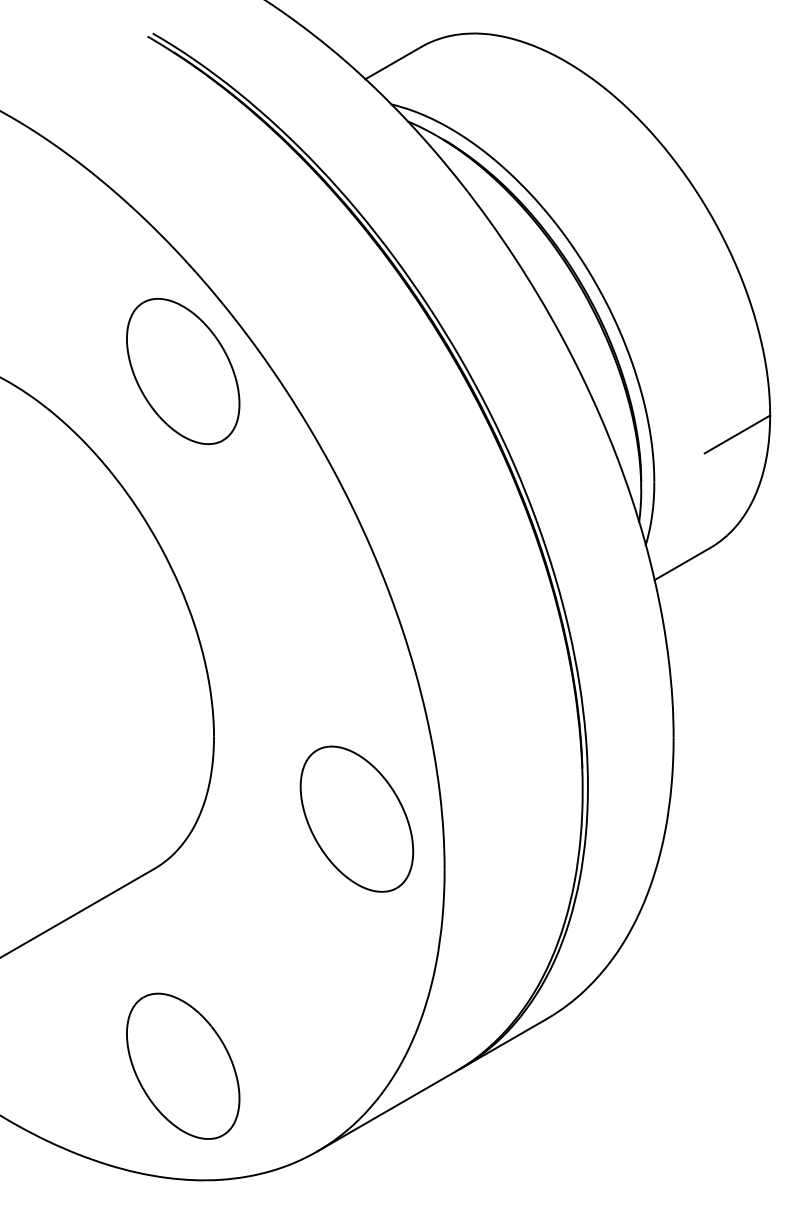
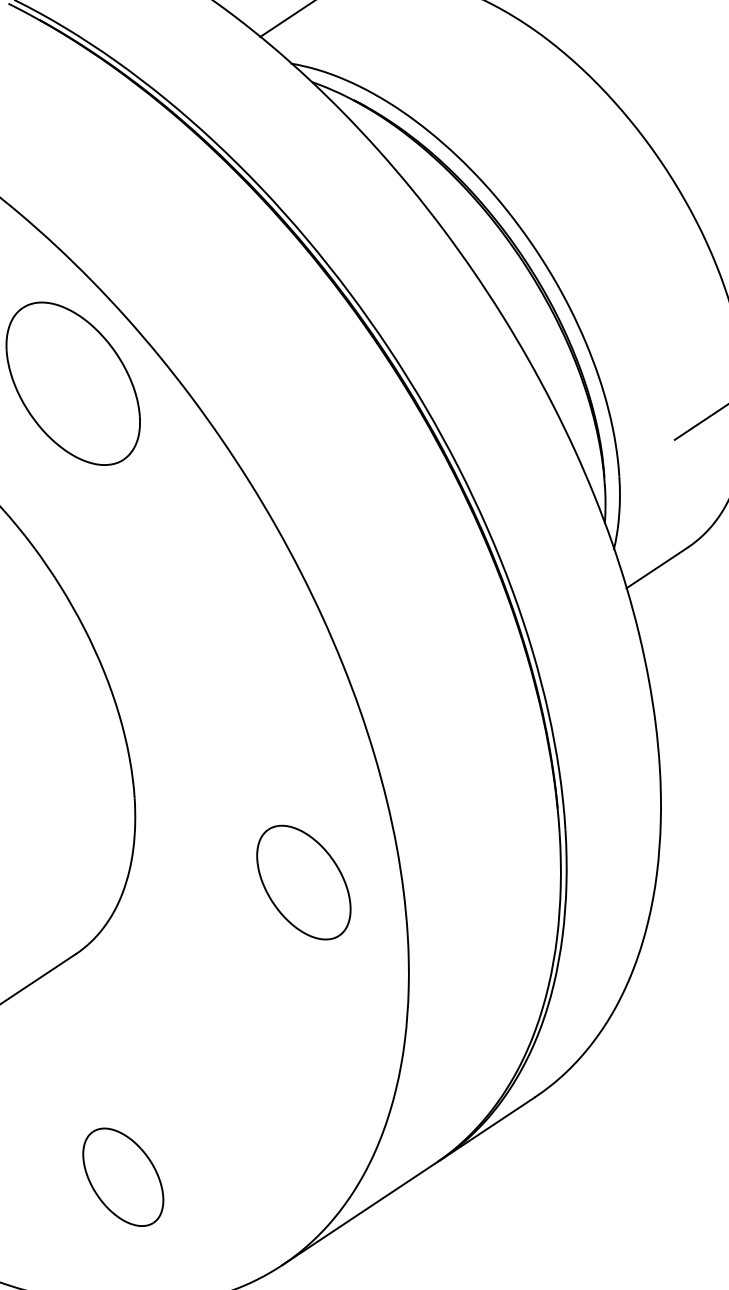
part: (356, 818) -> (303, 881), size x0.7
part: (183, 1065) -> (123, 1176), size x0.6

